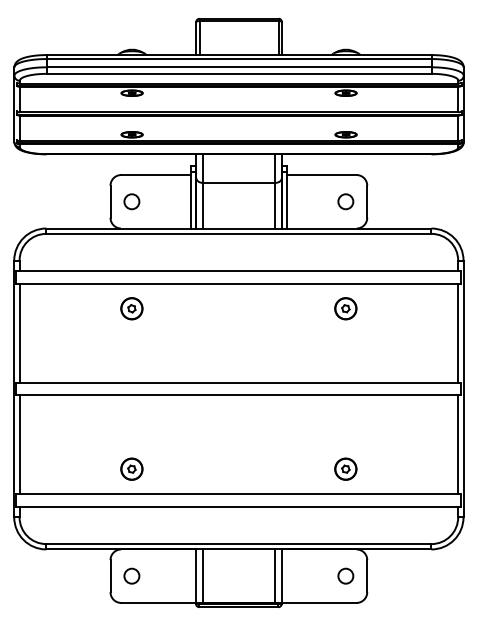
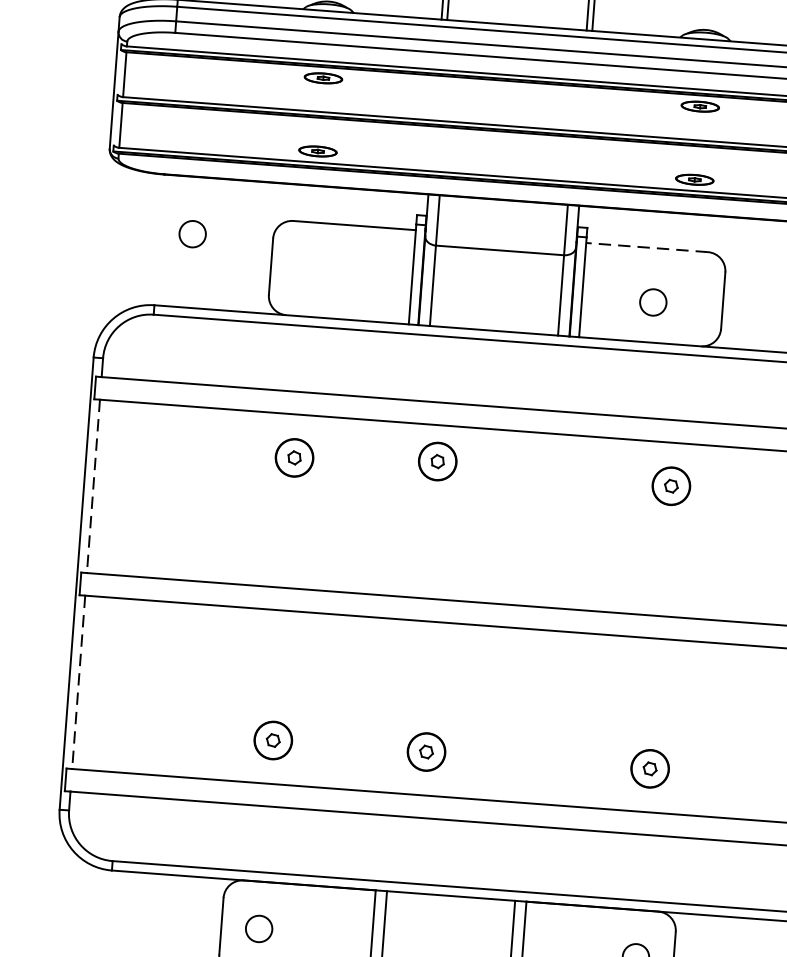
line: (322, 175) -> (647, 248), solid -> dashed
circle: (131, 201) -> (192, 233), moved
circle: (345, 201) -> (652, 301), moved
part: (212, 304) -> (437, 461), added
line: (19, 333) -> (93, 486), solid -> dashed
line: (19, 445) -> (78, 683), solid -> dashed
part: (218, 468) -> (425, 750), added

